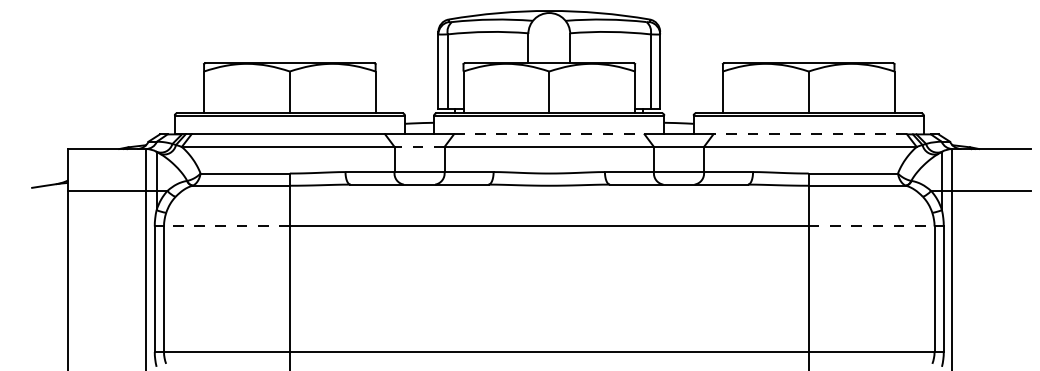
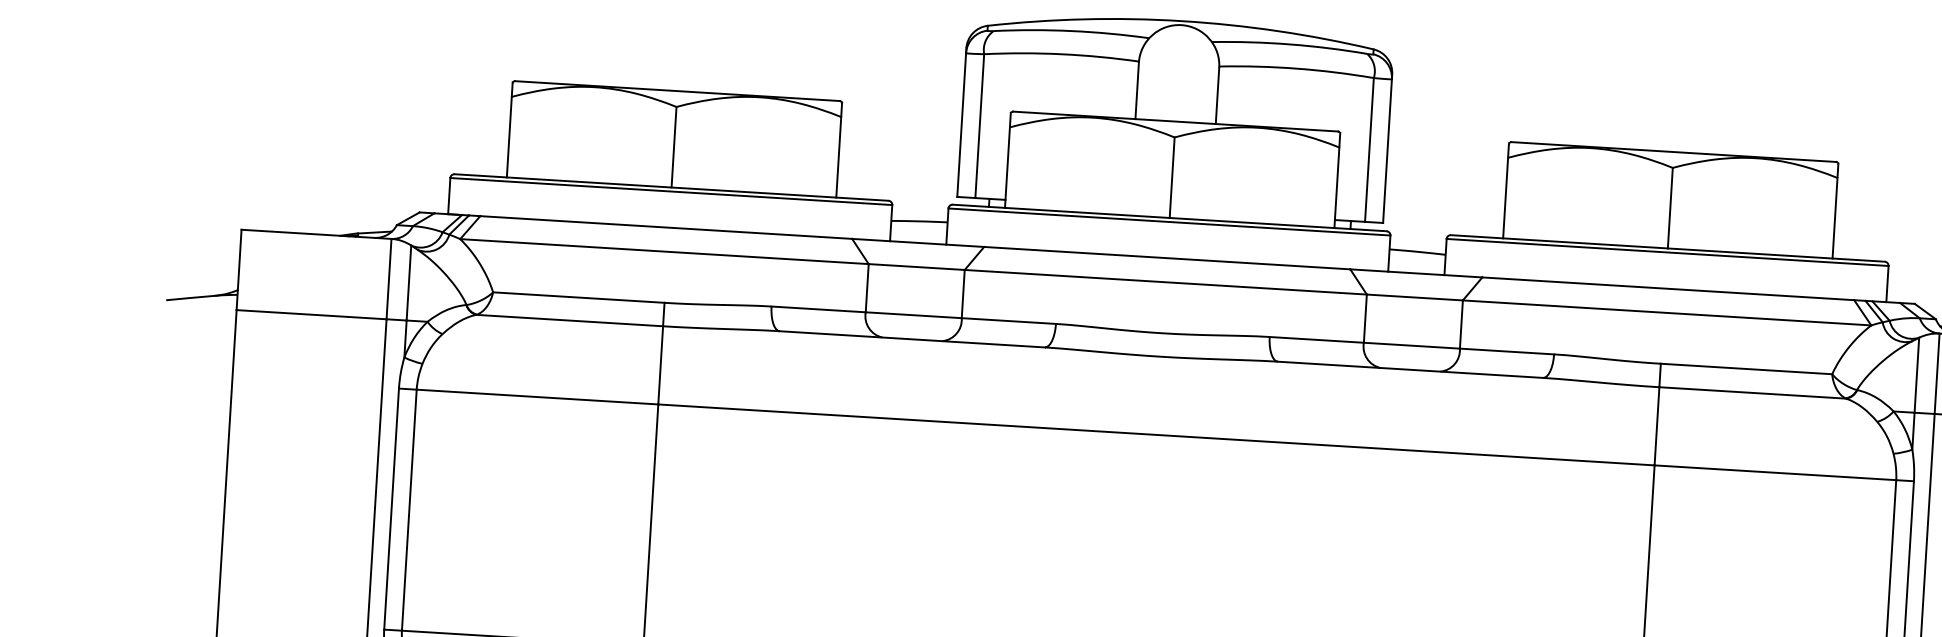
line: (549, 134) -> (1167, 258), dashed -> solid
line: (810, 134) -> (1668, 289), dashed -> solid
line: (419, 146) -> (916, 266), dashed -> solid
line: (226, 226) -> (536, 397), dashed -> solid
line: (871, 226) -> (1775, 472), dashed -> solid

